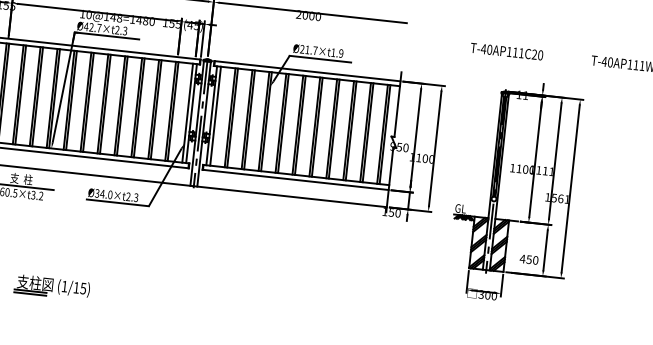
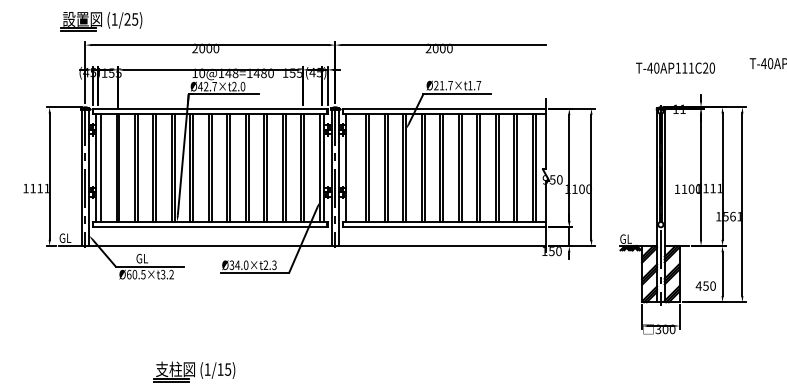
text: (124, 30) -> (242, 86), Ø42.7×t2.3 -> Ø42.7×t2.0
text: (506, 51) -> (675, 67), moved
text: (340, 53) -> (478, 85), Ø21.7×t1.9 -> Ø21.7×t1.7
line: (215, 115) -> (350, 167), removed
text: (21, 178) -> (148, 258), 支  柱 -> GL

